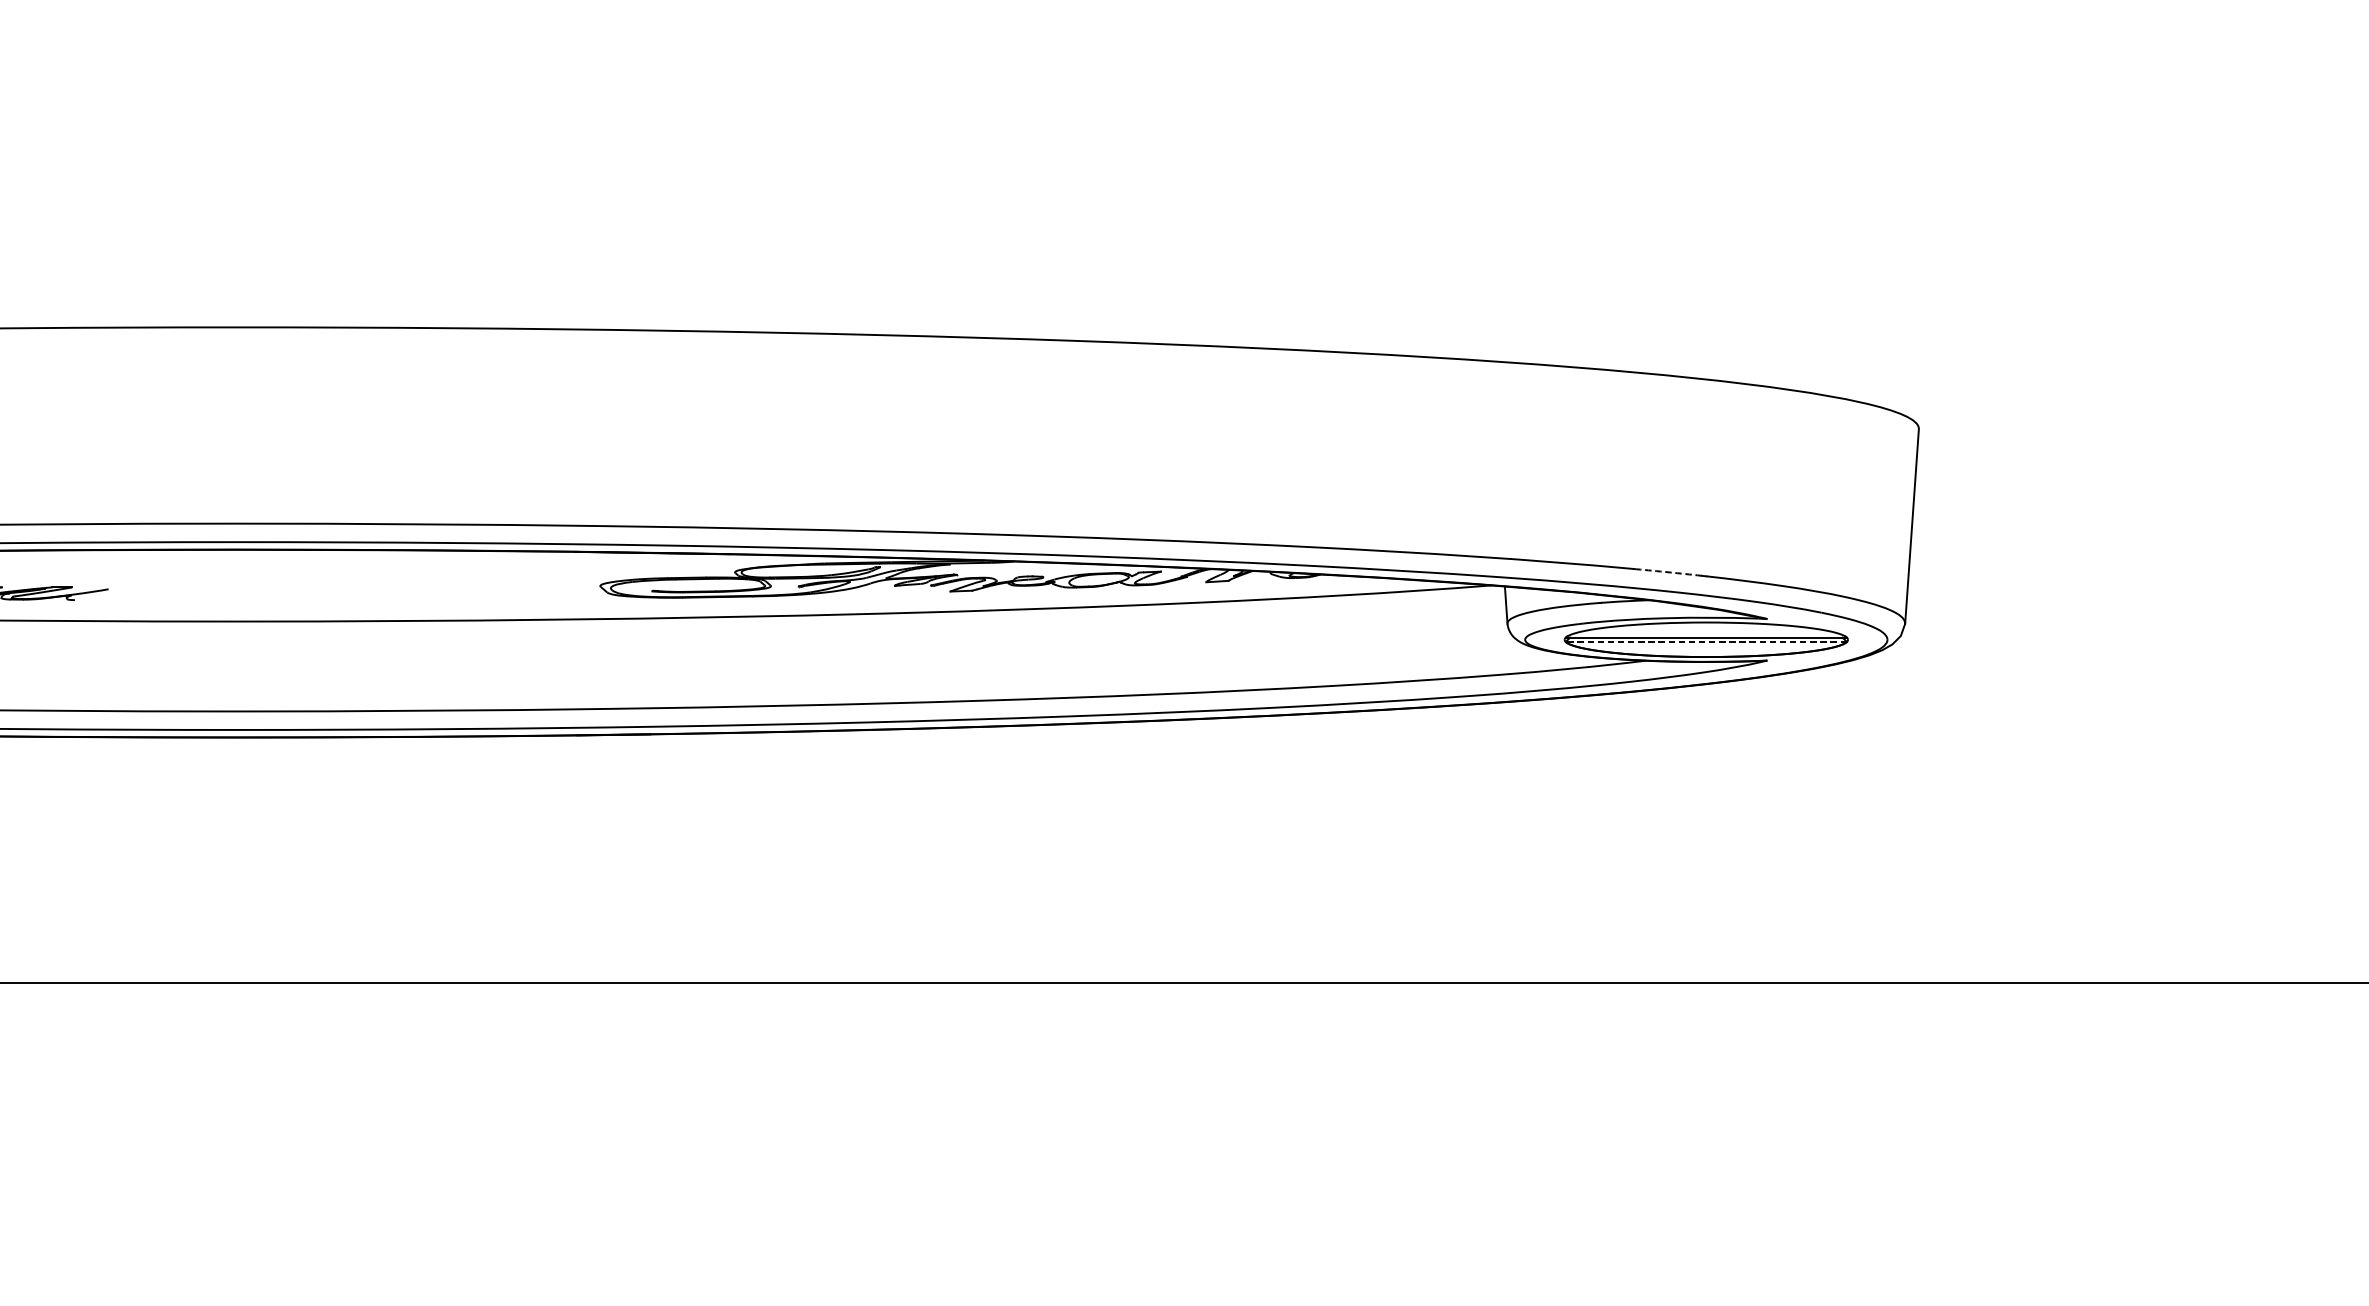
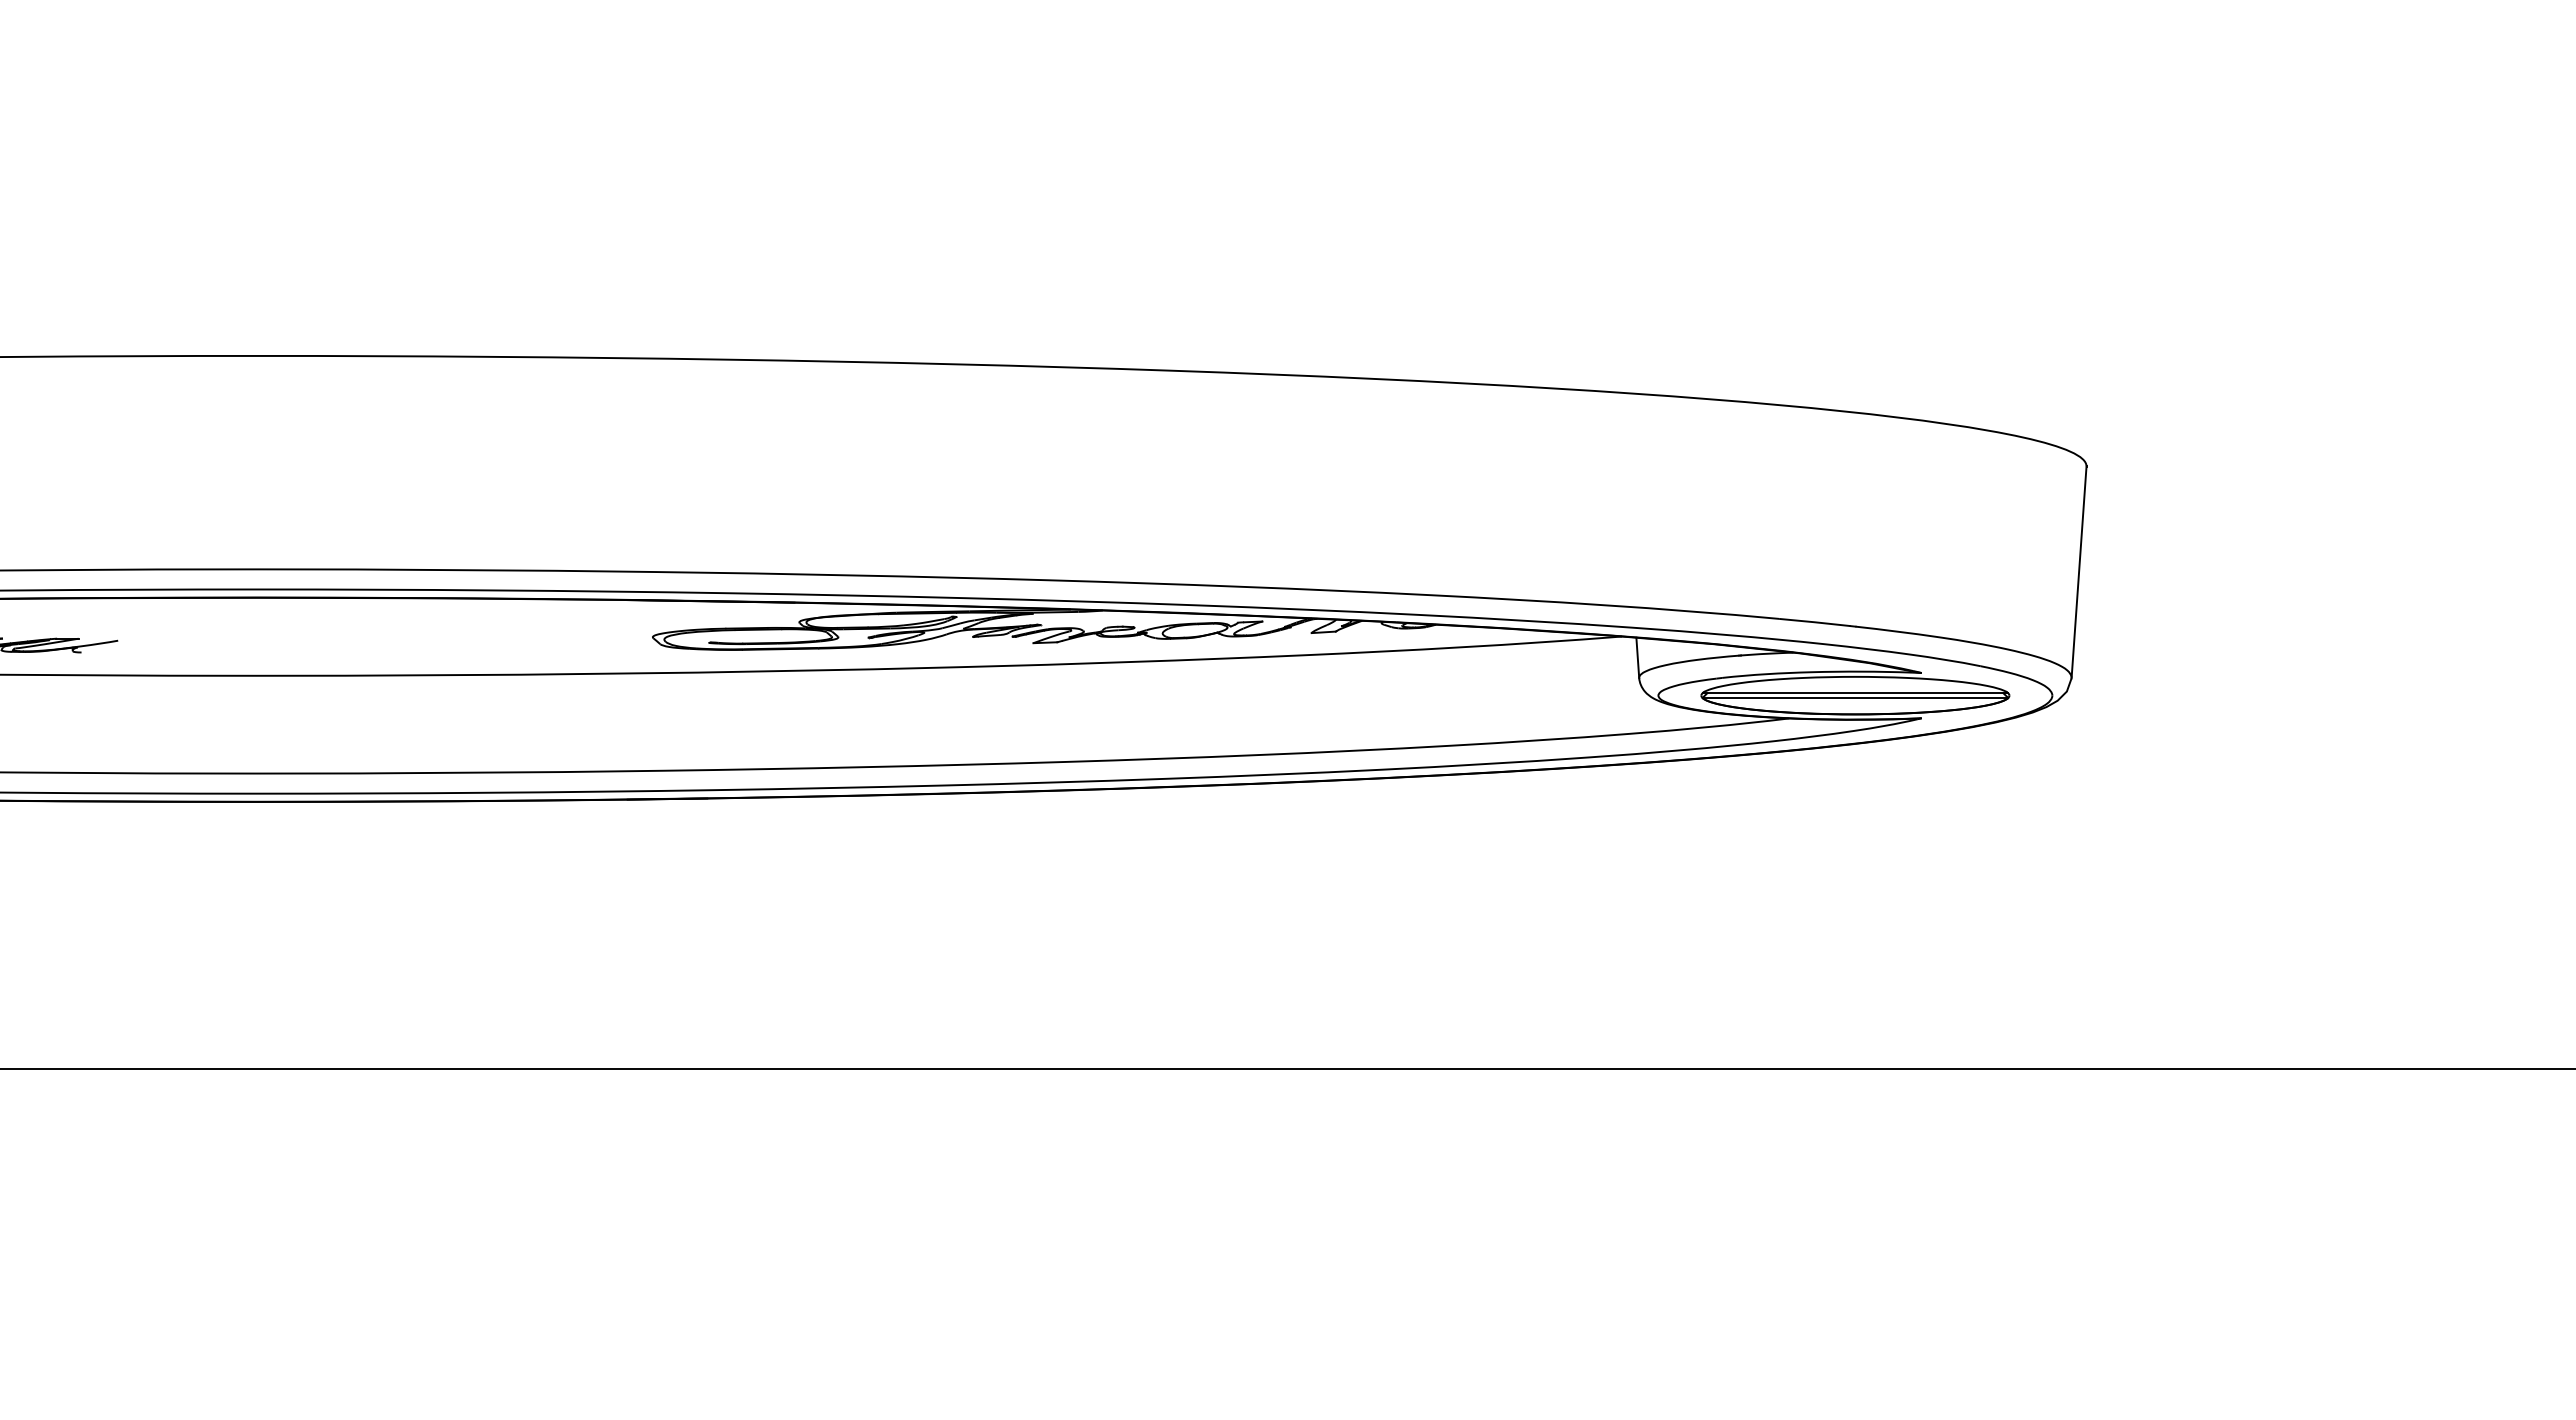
arc: (1668, 572) -> (1814, 622), dashed -> solid
line: (1706, 641) -> (1855, 697), dashed -> solid

